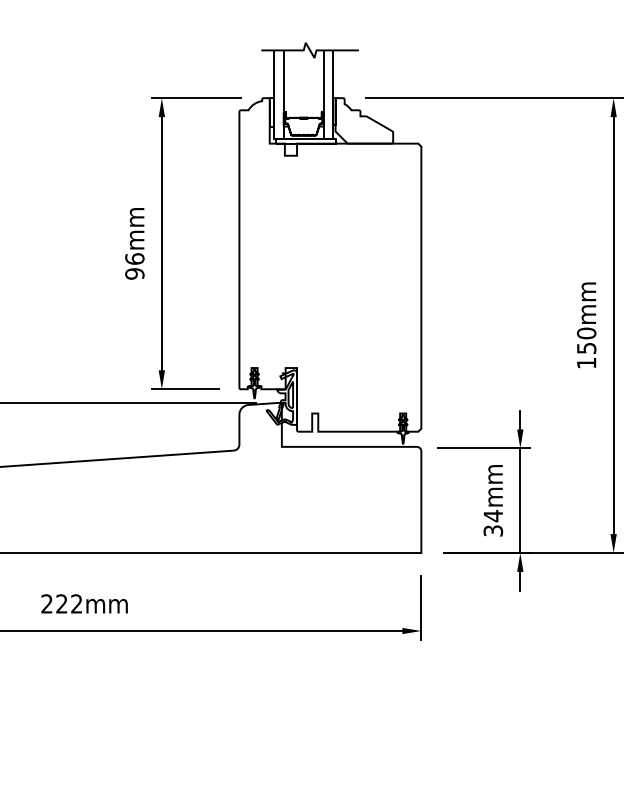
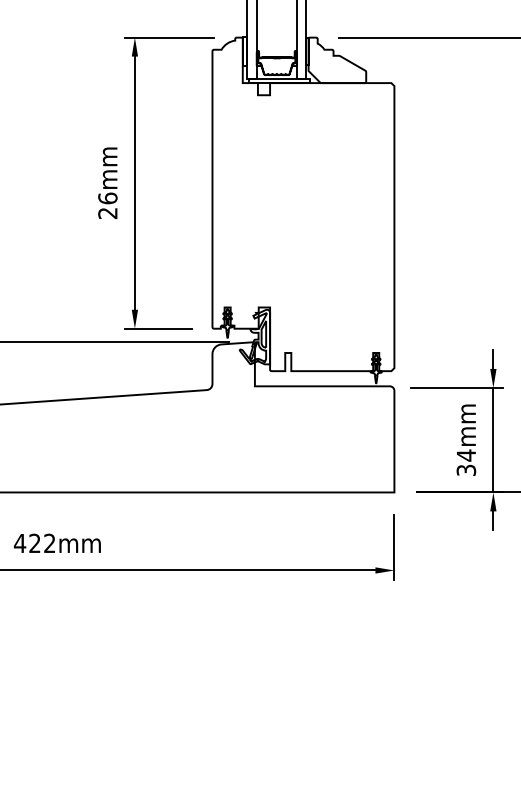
text: (134, 273) -> (107, 212), 96mm -> 26mm
text: (46, 603) -> (19, 542), 222mm -> 422mm

